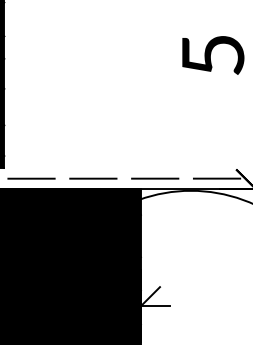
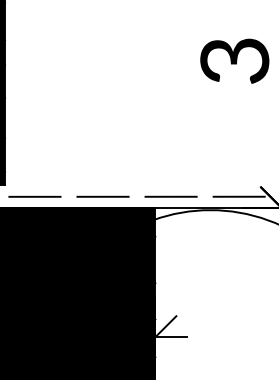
text: (212, 54) -> (234, 60), 5 -> 3

